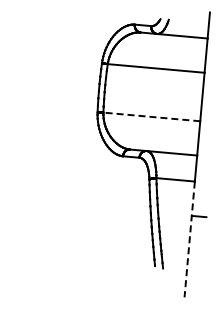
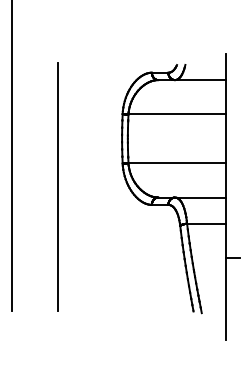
line: (152, 117) -> (177, 163), dashed -> solid
line: (31, 129) -> (58, 186), added
line: (189, 240) -> (225, 282), dashed -> solid

